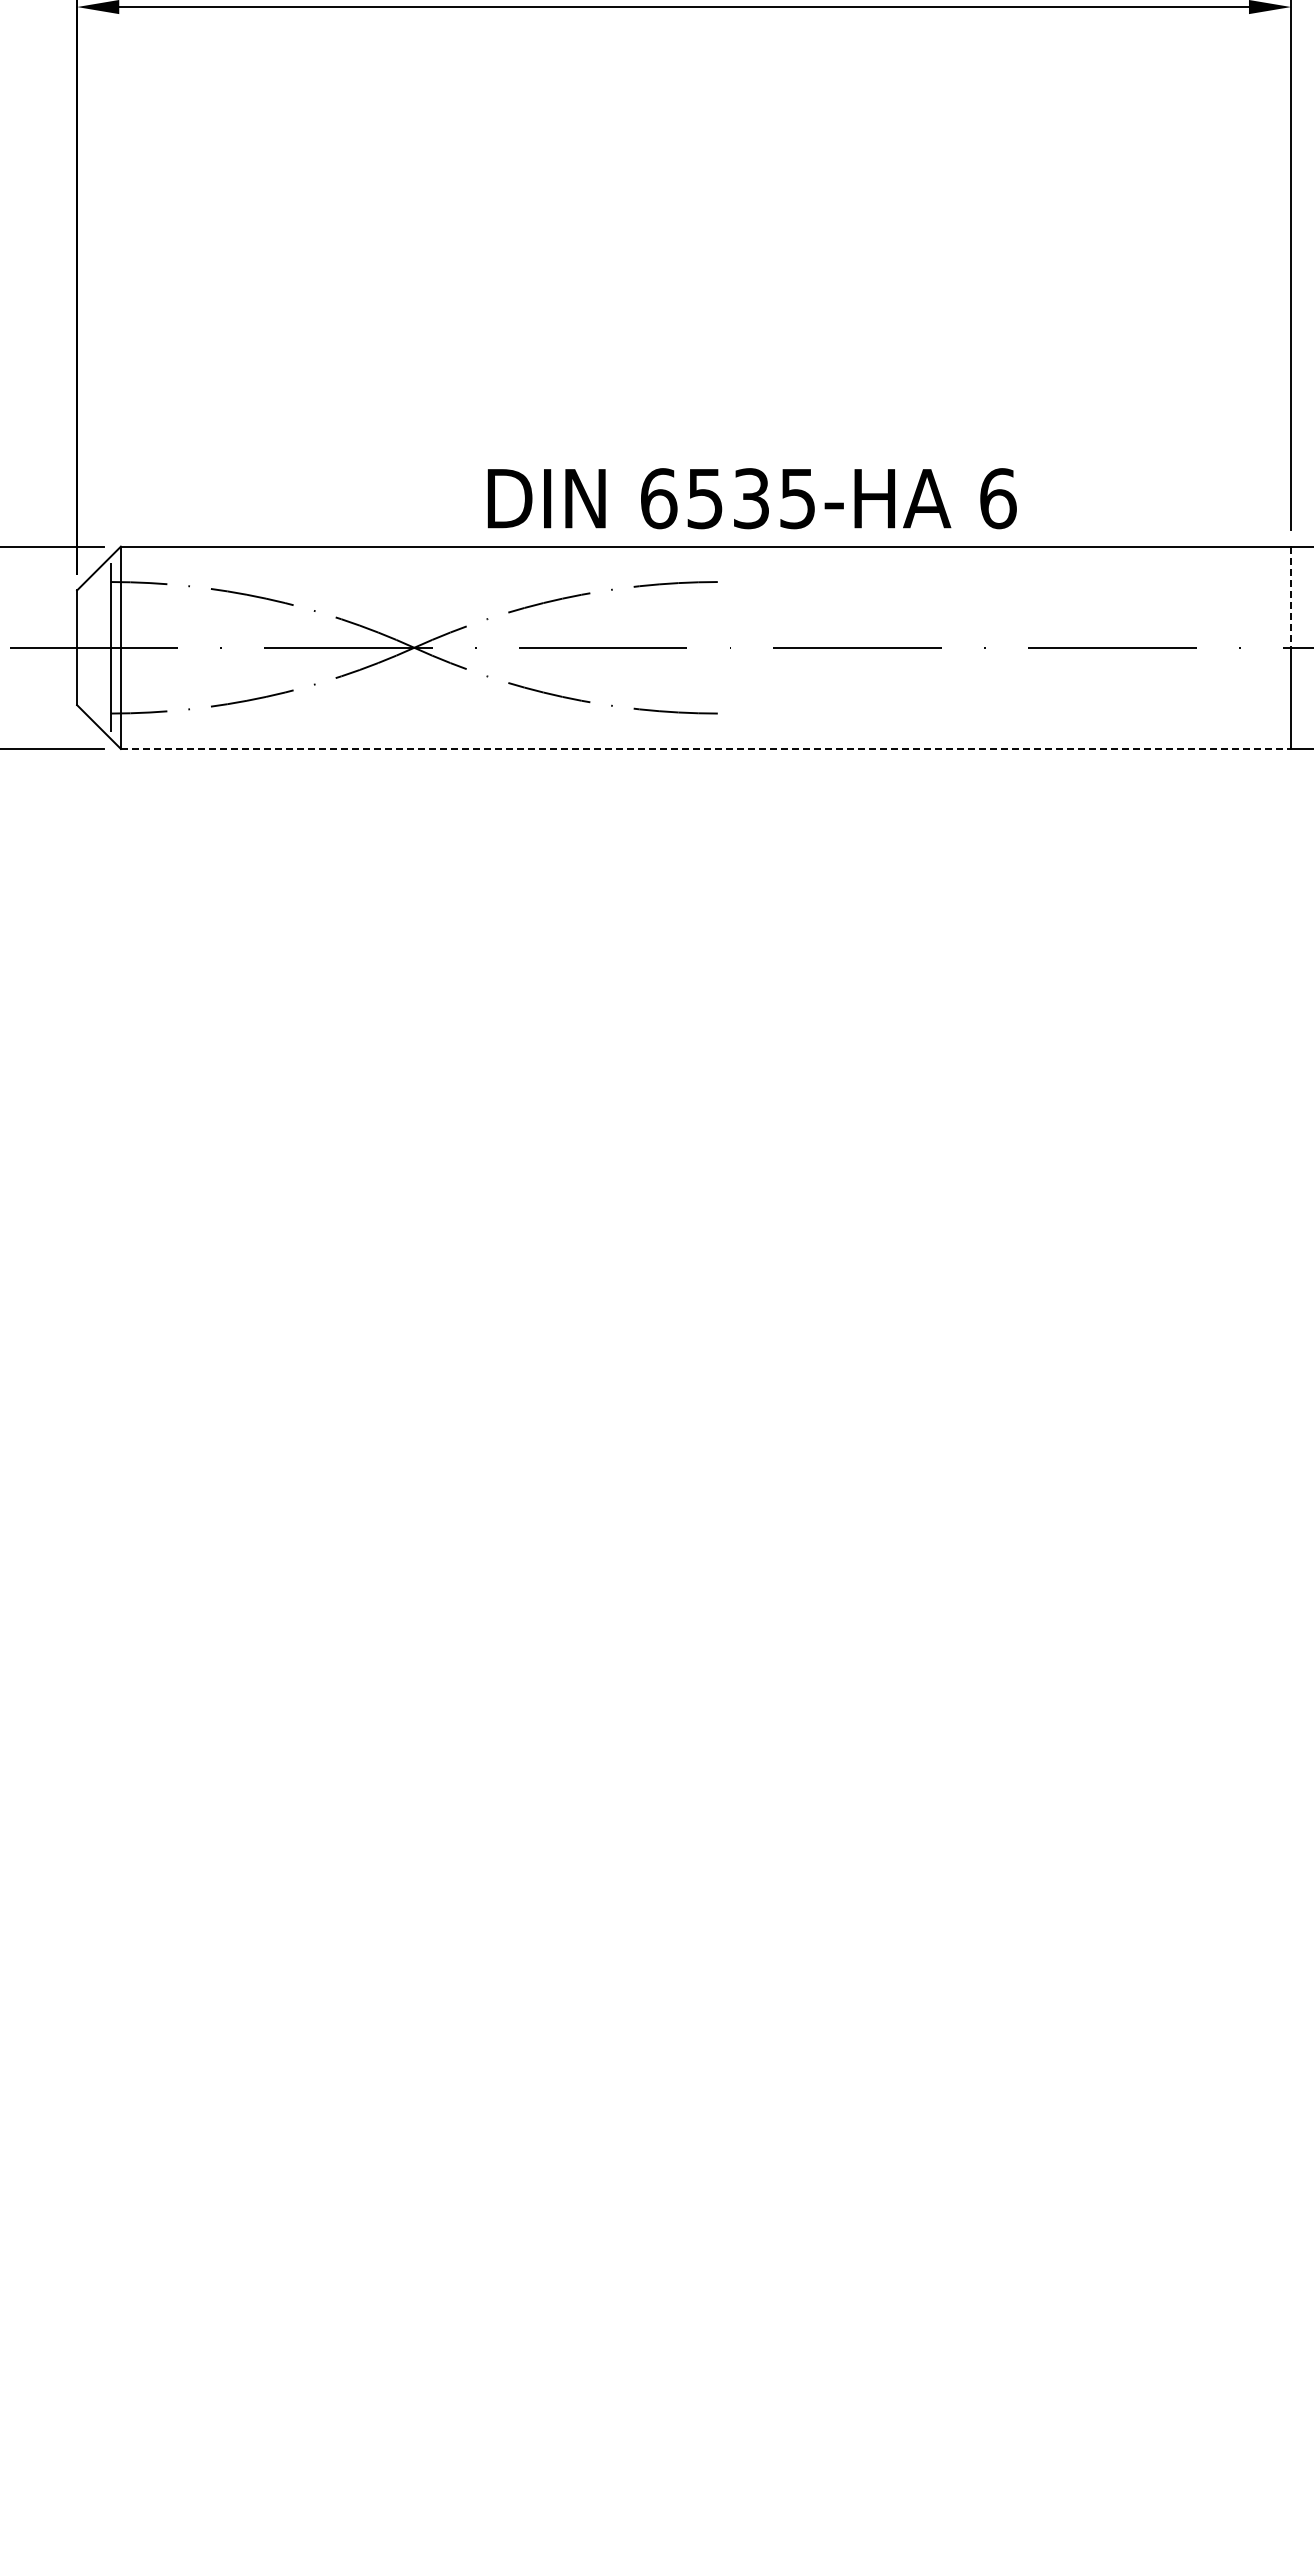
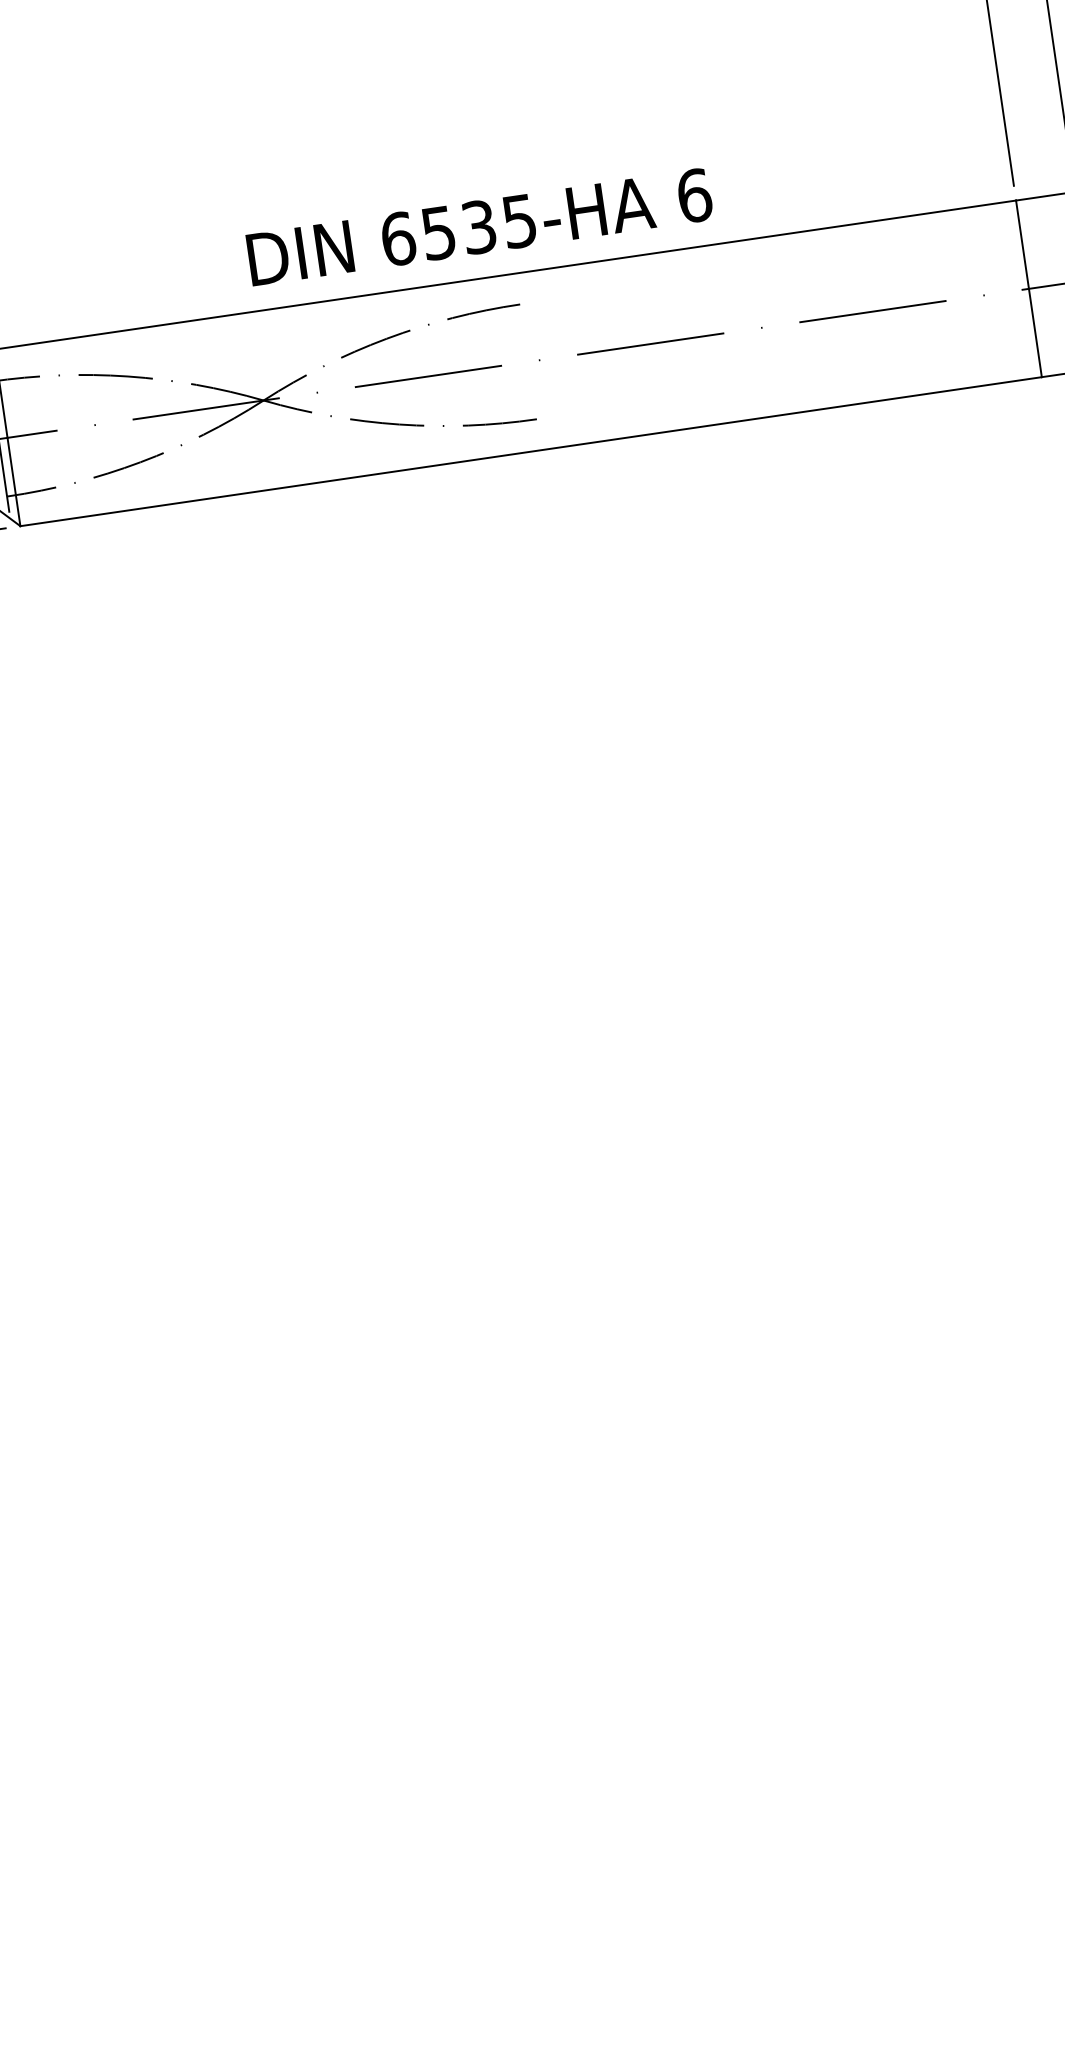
text: (751, 498) -> (479, 227), moved
line: (1291, 597) -> (1022, 244), dashed -> solid
line: (706, 748) -> (531, 451), dashed -> solid

